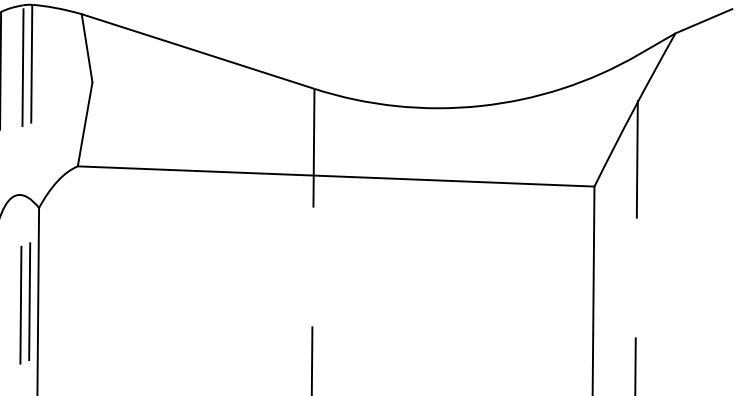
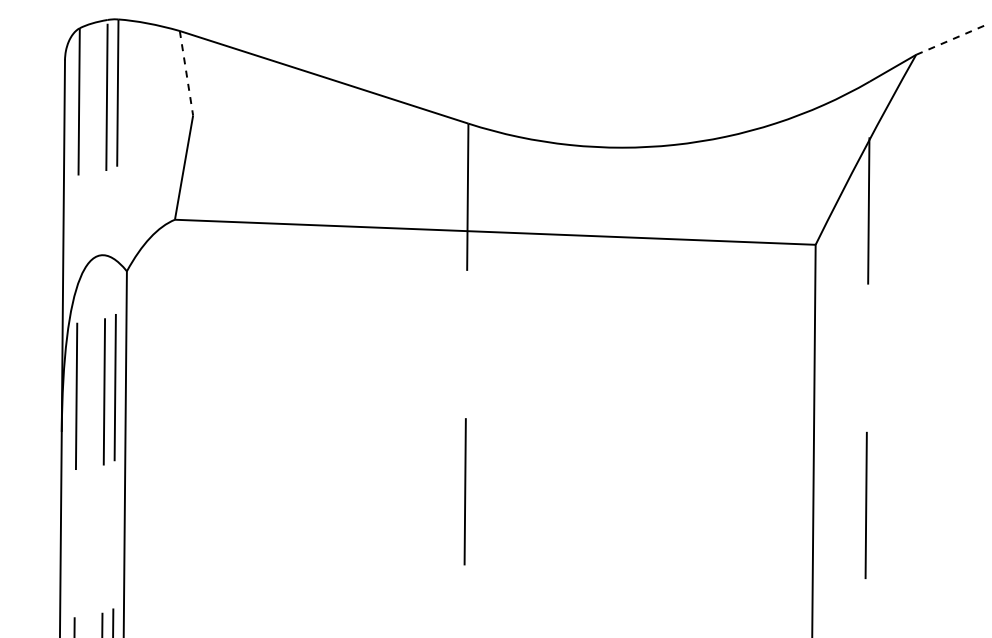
line: (704, 21) -> (951, 39), solid -> dashed
line: (87, 48) -> (186, 73), solid -> dashed

